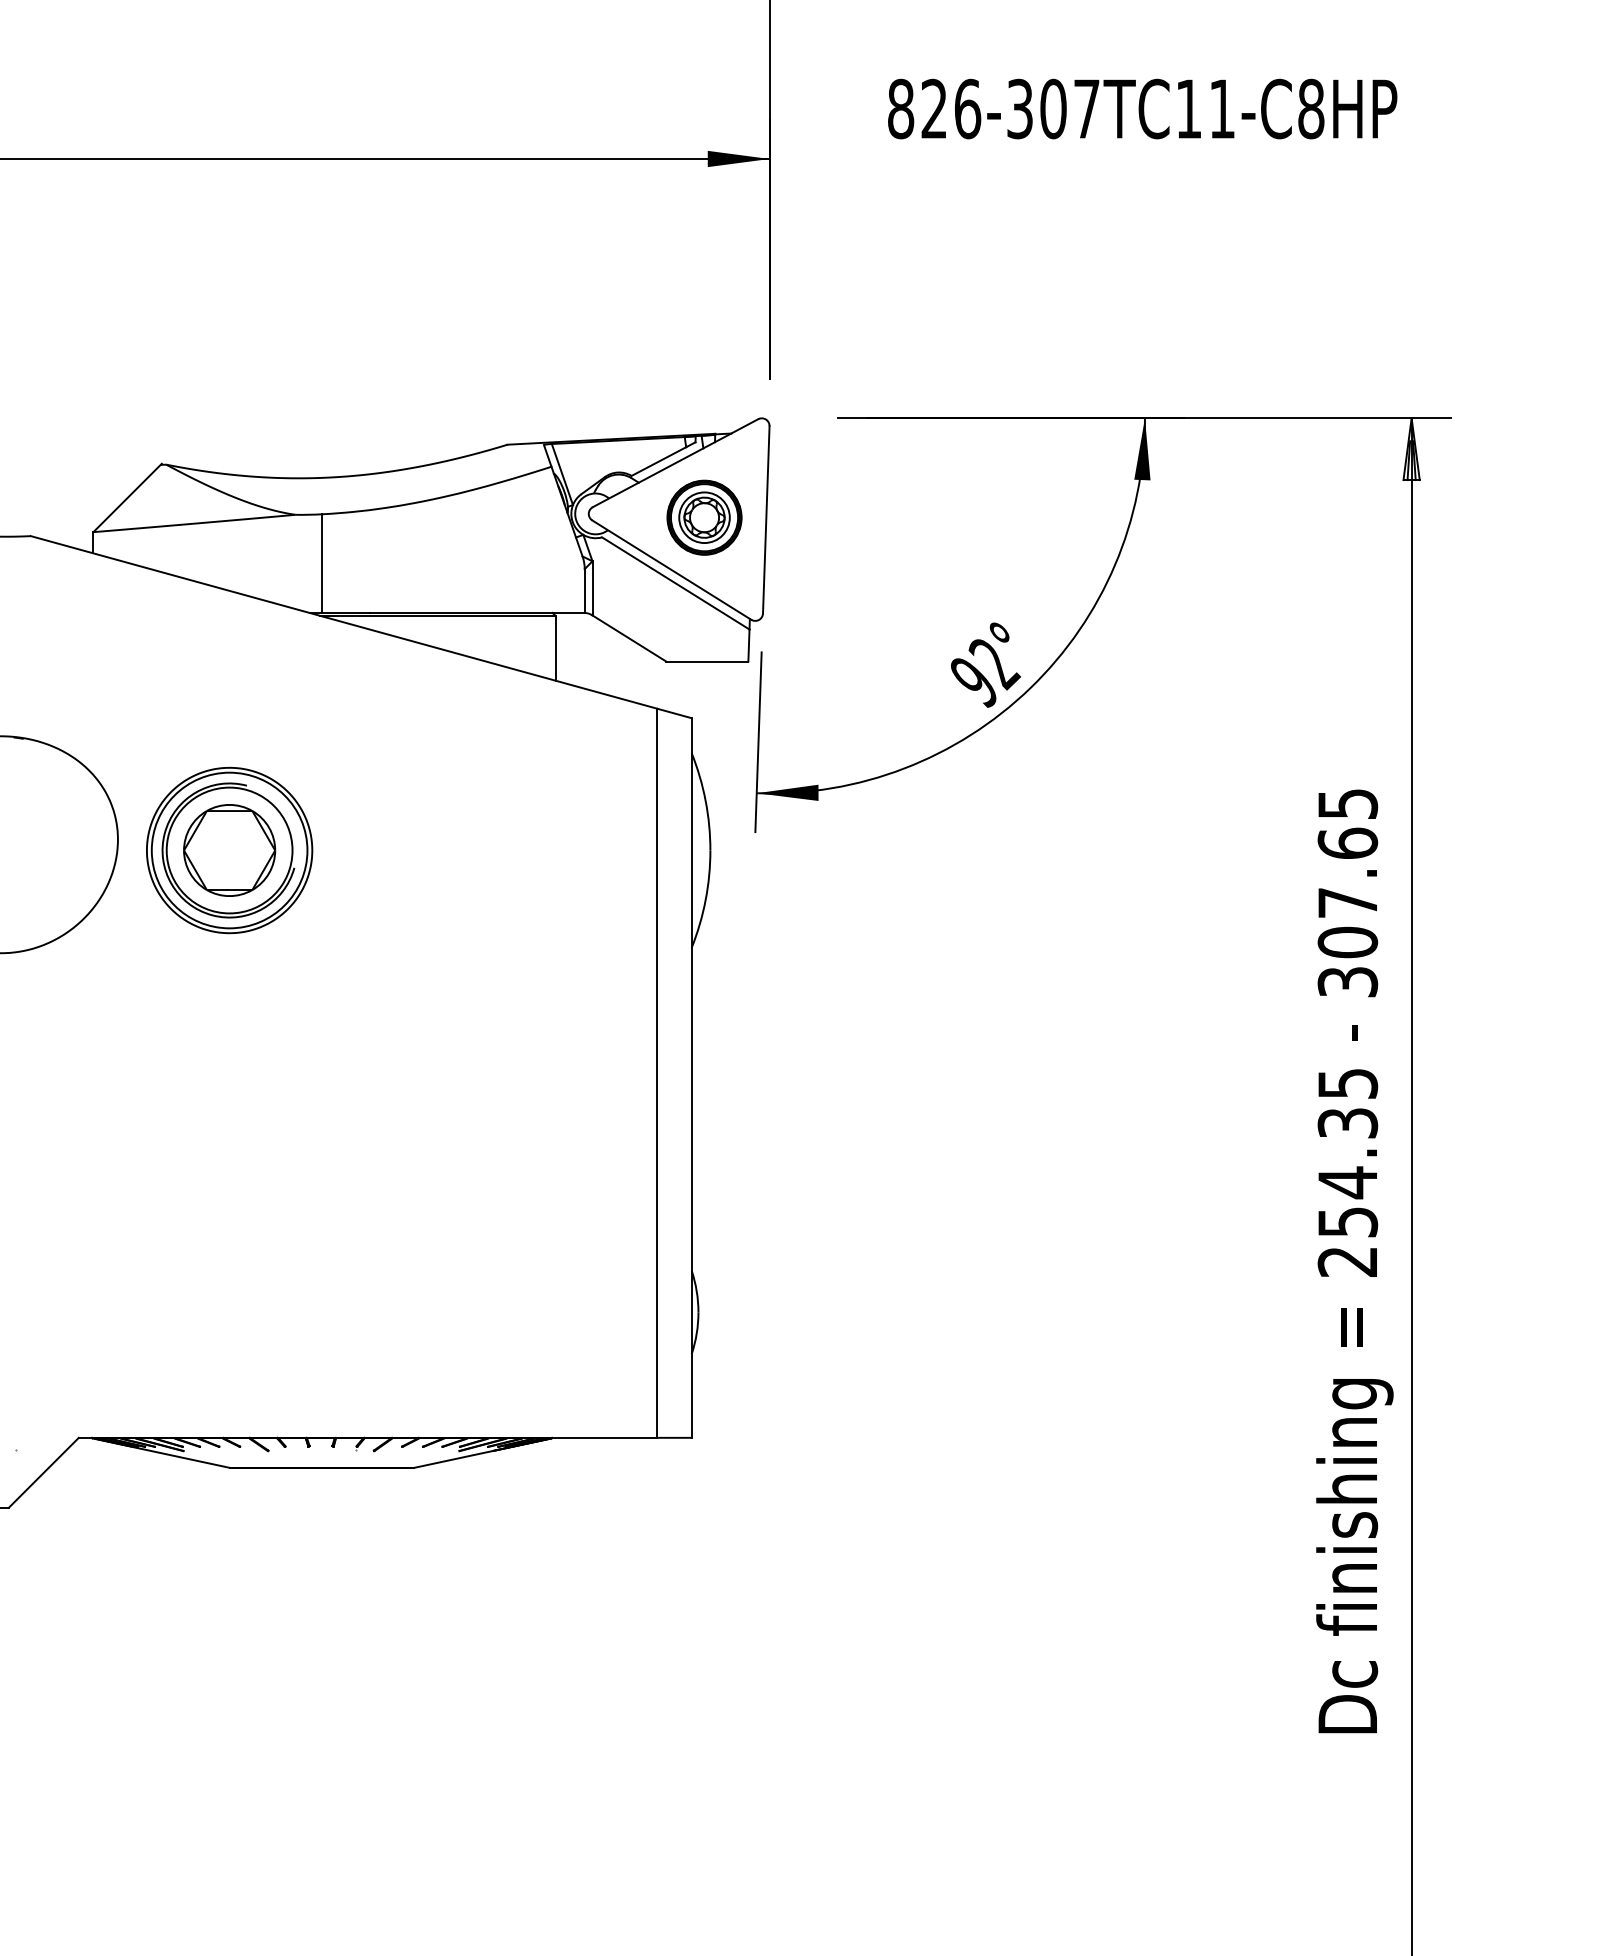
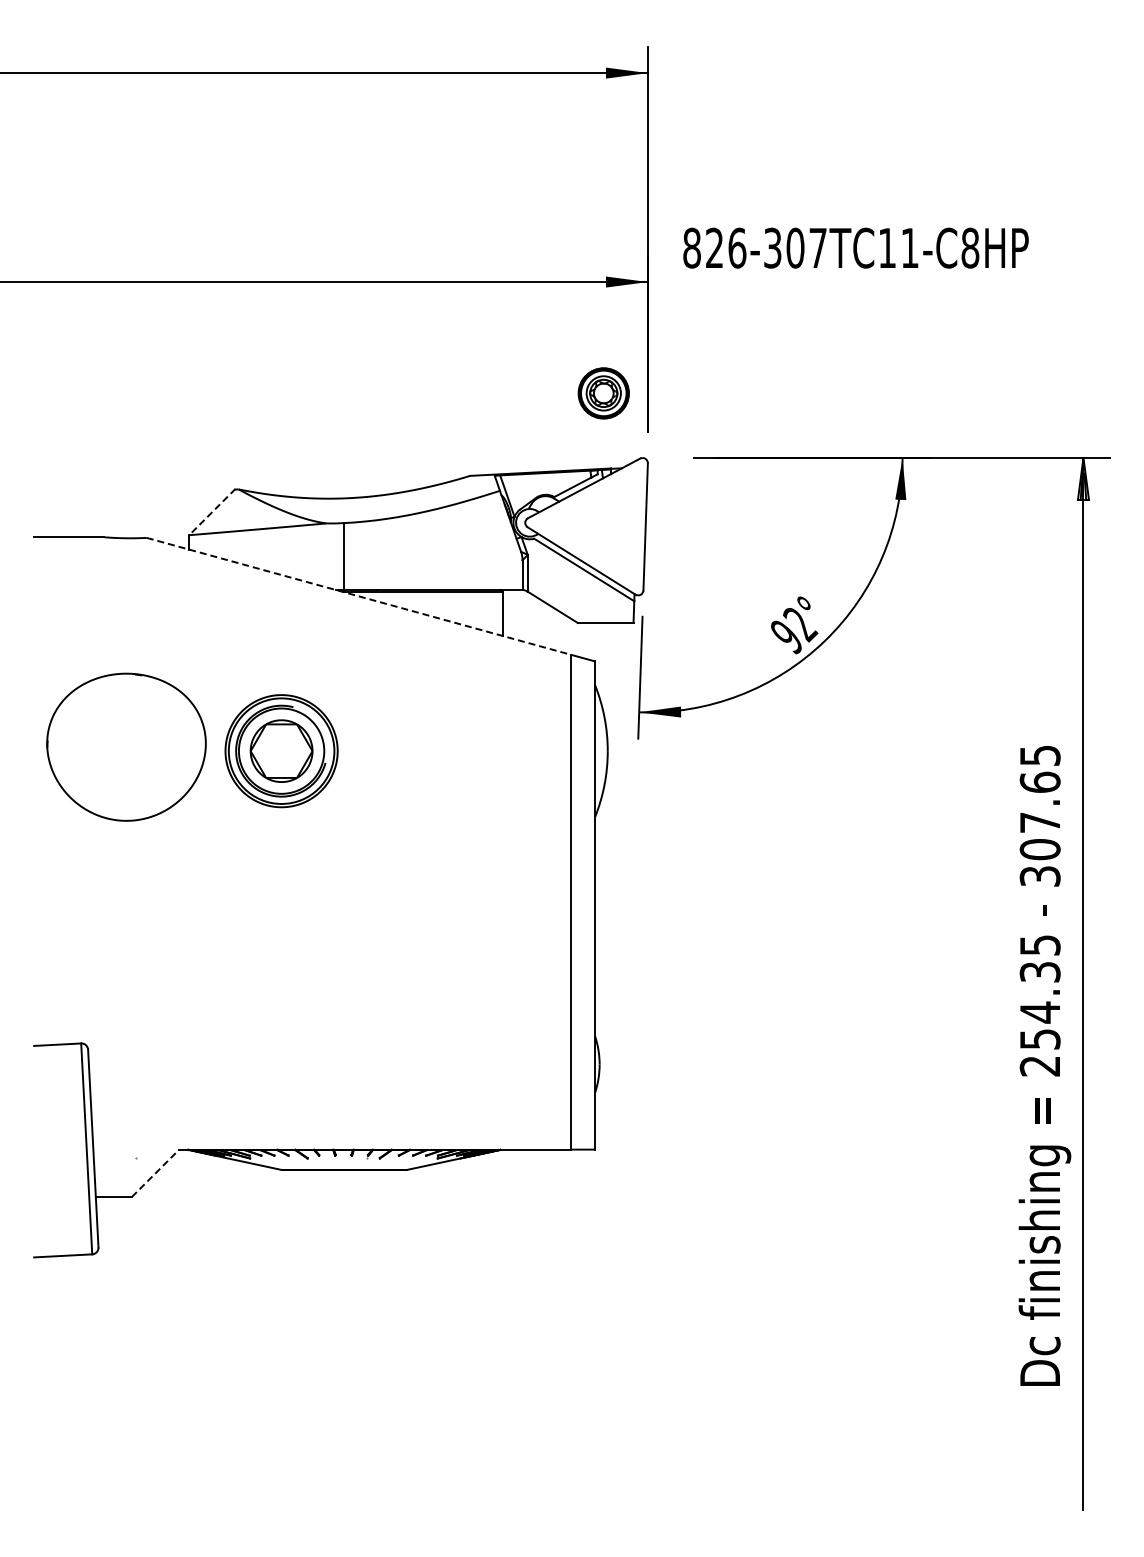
text: (1141, 108) -> (855, 247), moved
line: (127, 498) -> (212, 512), solid -> dashed
part: (704, 517) -> (603, 393), moved
line: (344, 622) -> (359, 596), solid -> dashed
text: (1354, 1260) -> (1044, 1065), moved
line: (43, 1473) -> (155, 1173), solid -> dashed

